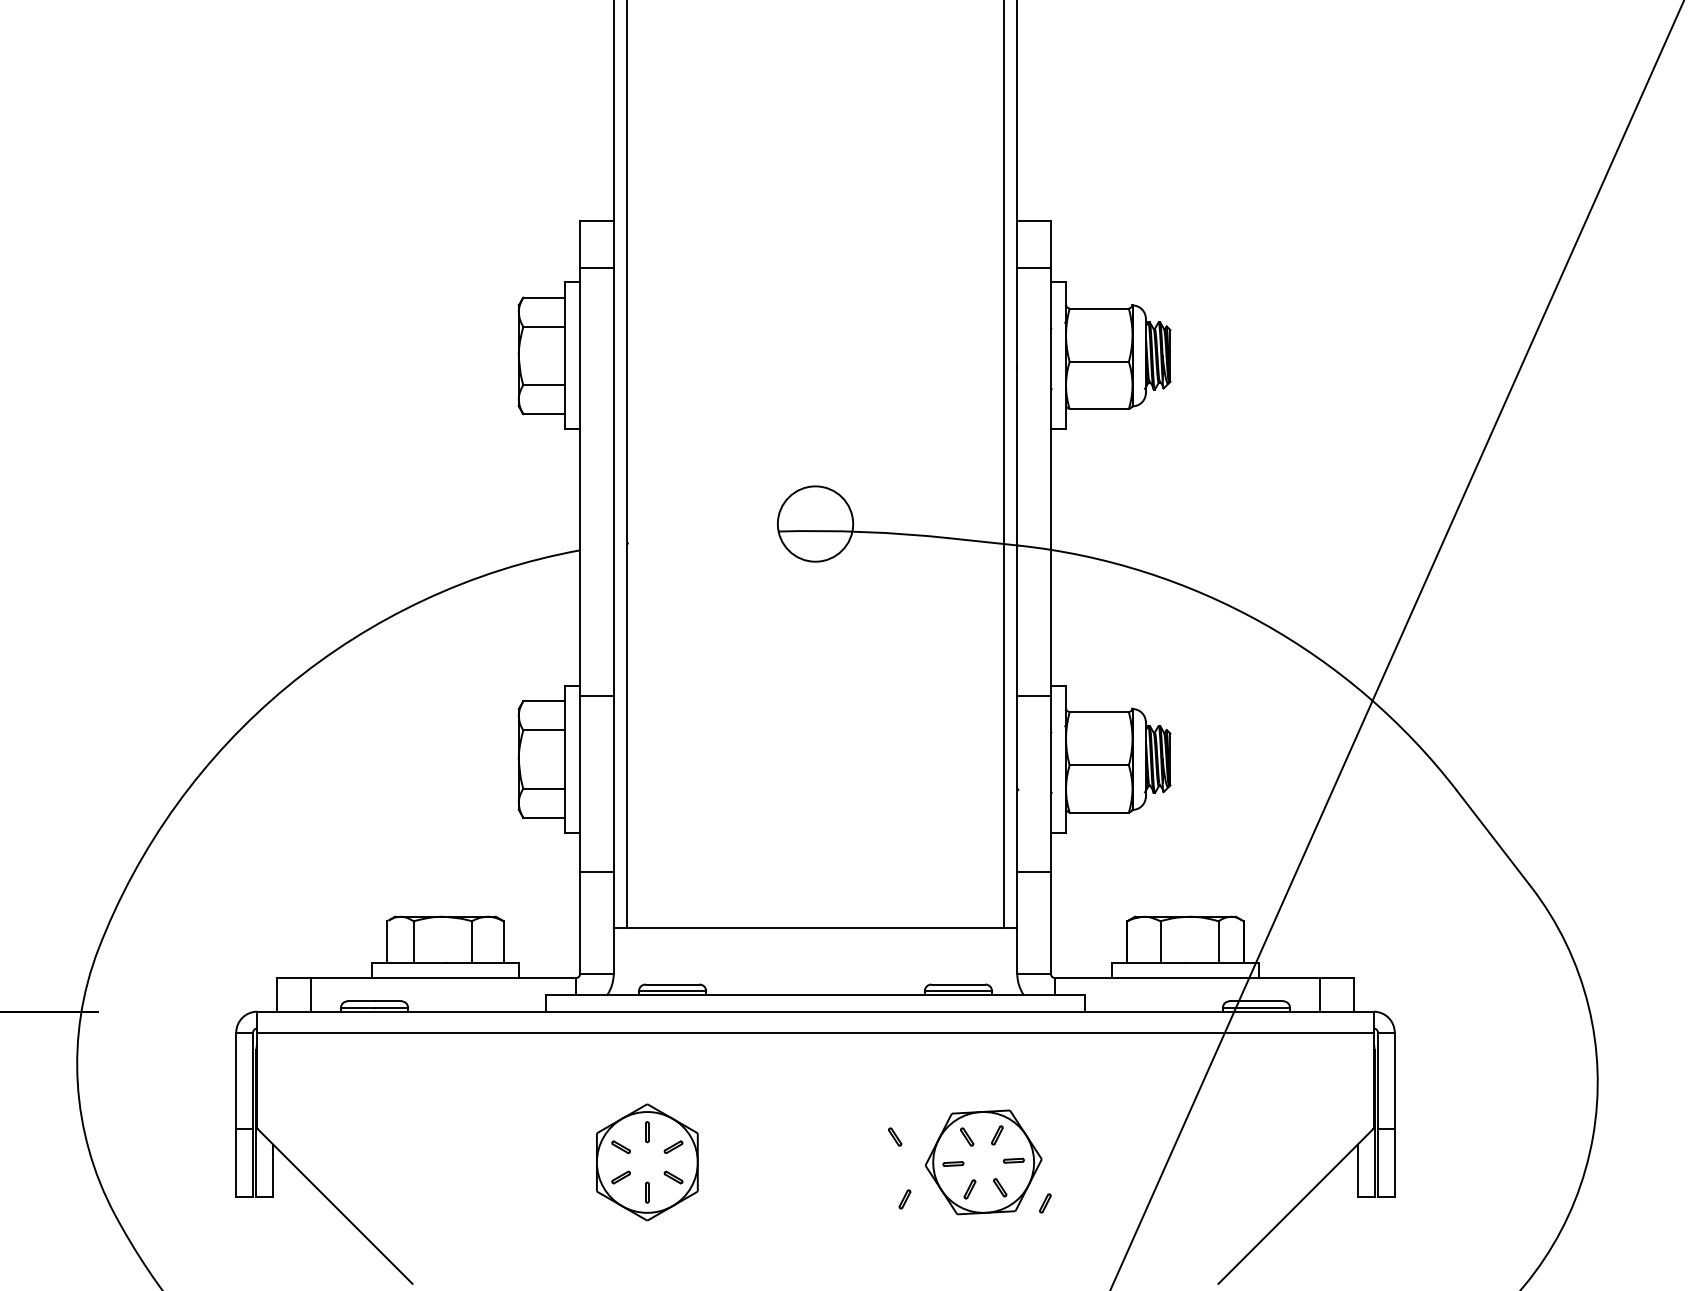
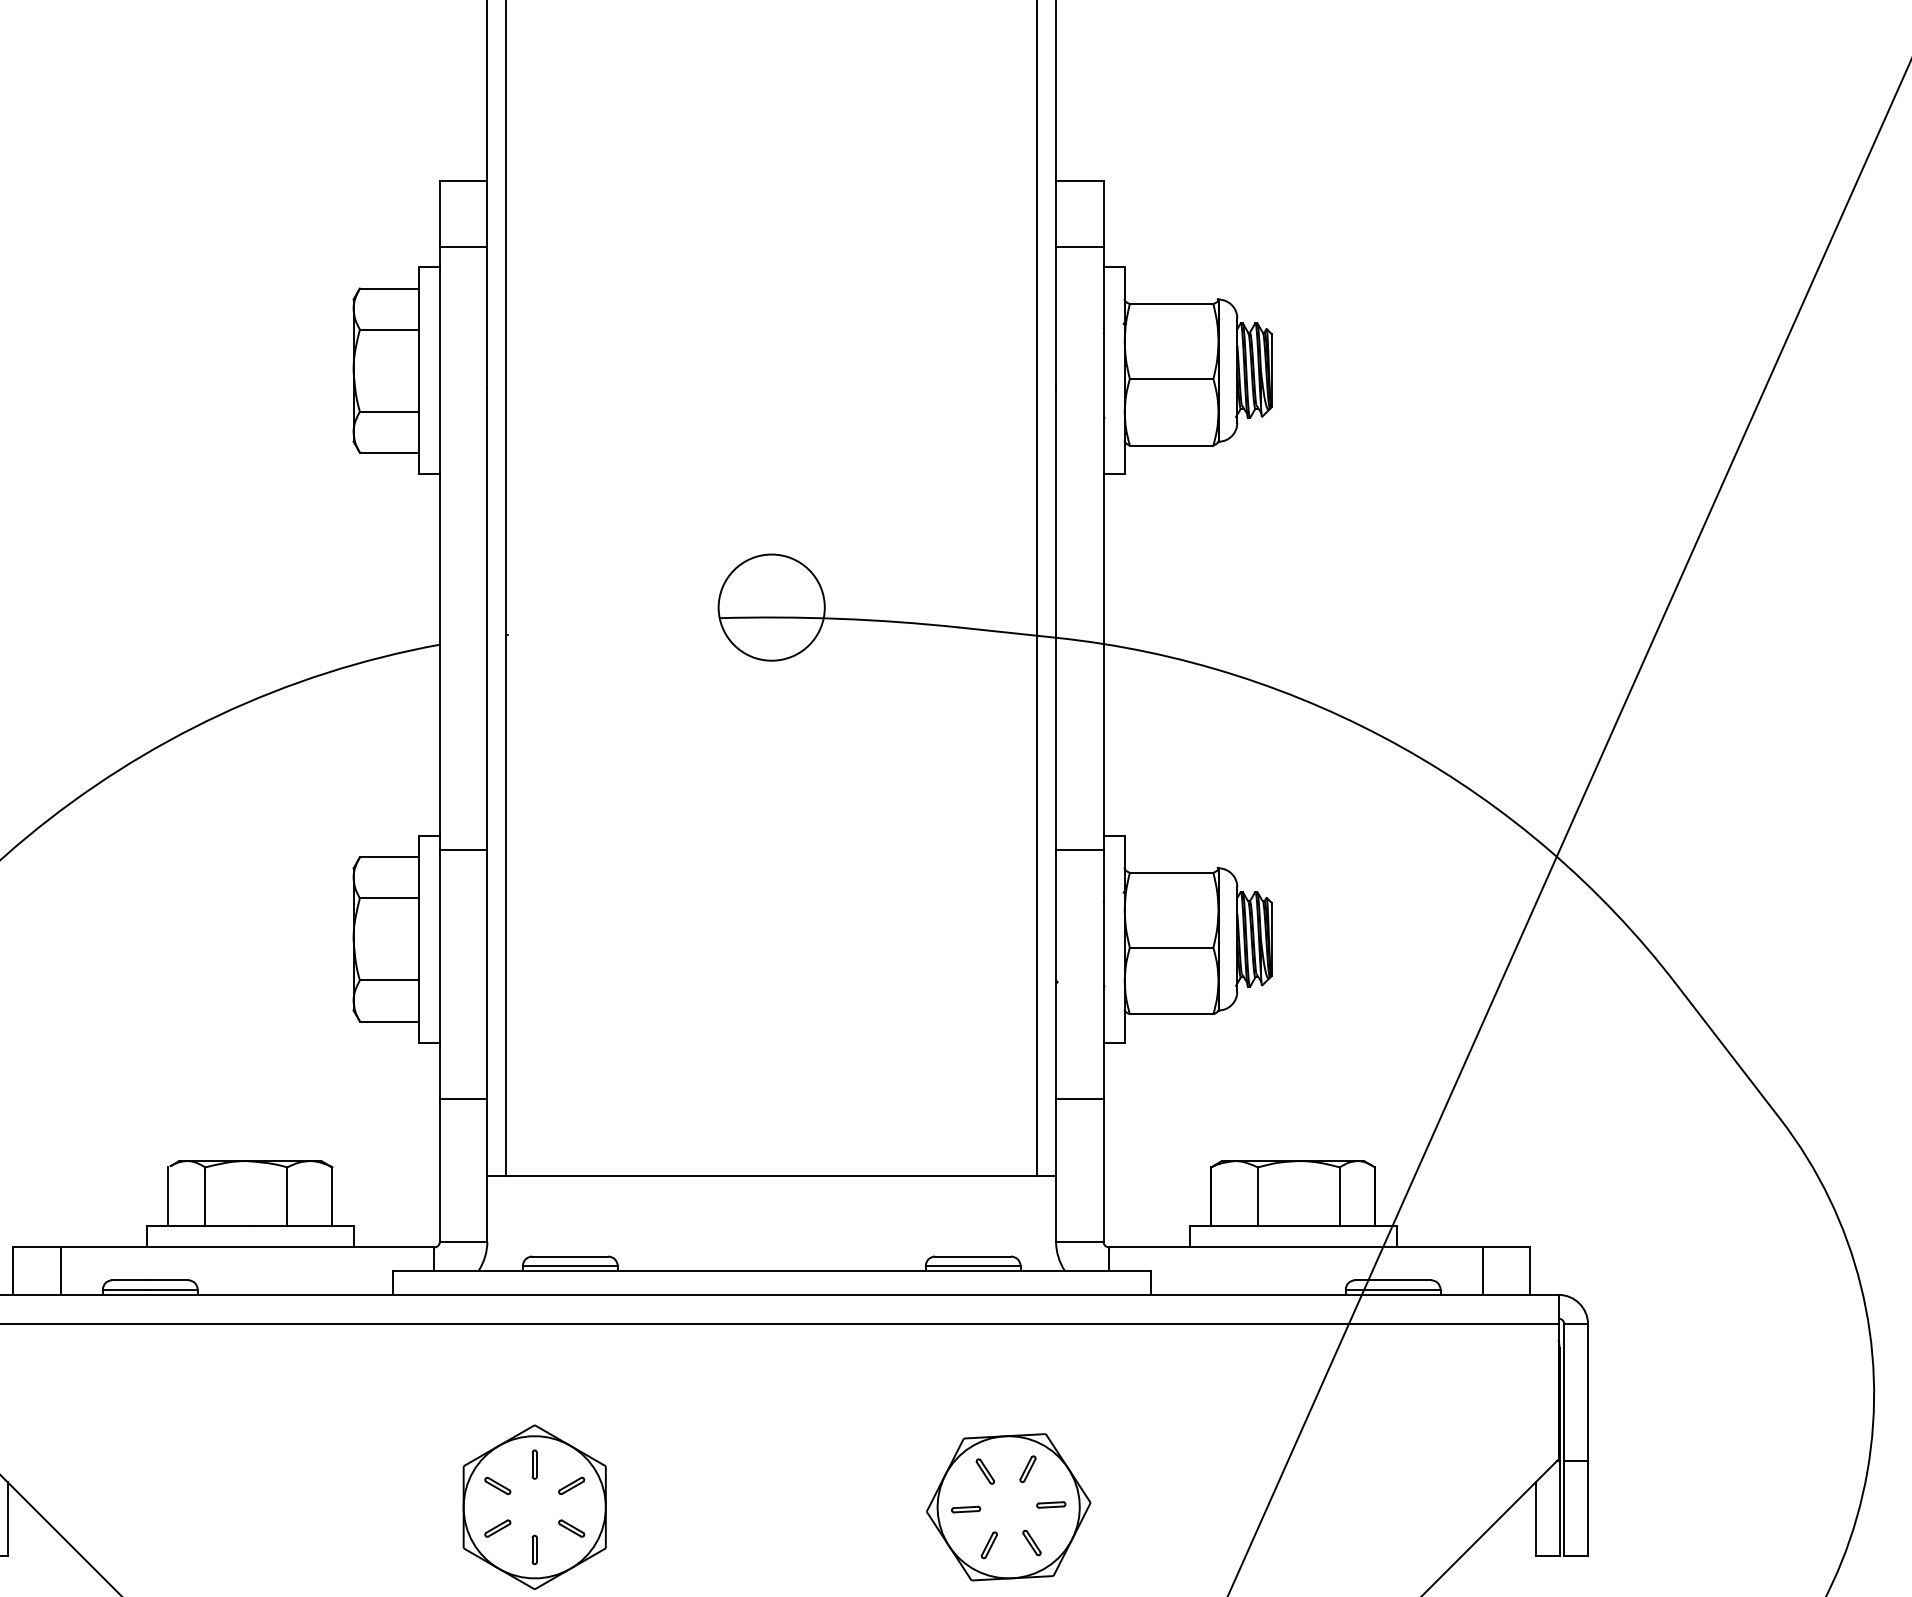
part: (895, 1136) -> (884, 1470), removed
part: (904, 1199) -> (897, 1559), removed
part: (1045, 1203) -> (1095, 1565), removed

